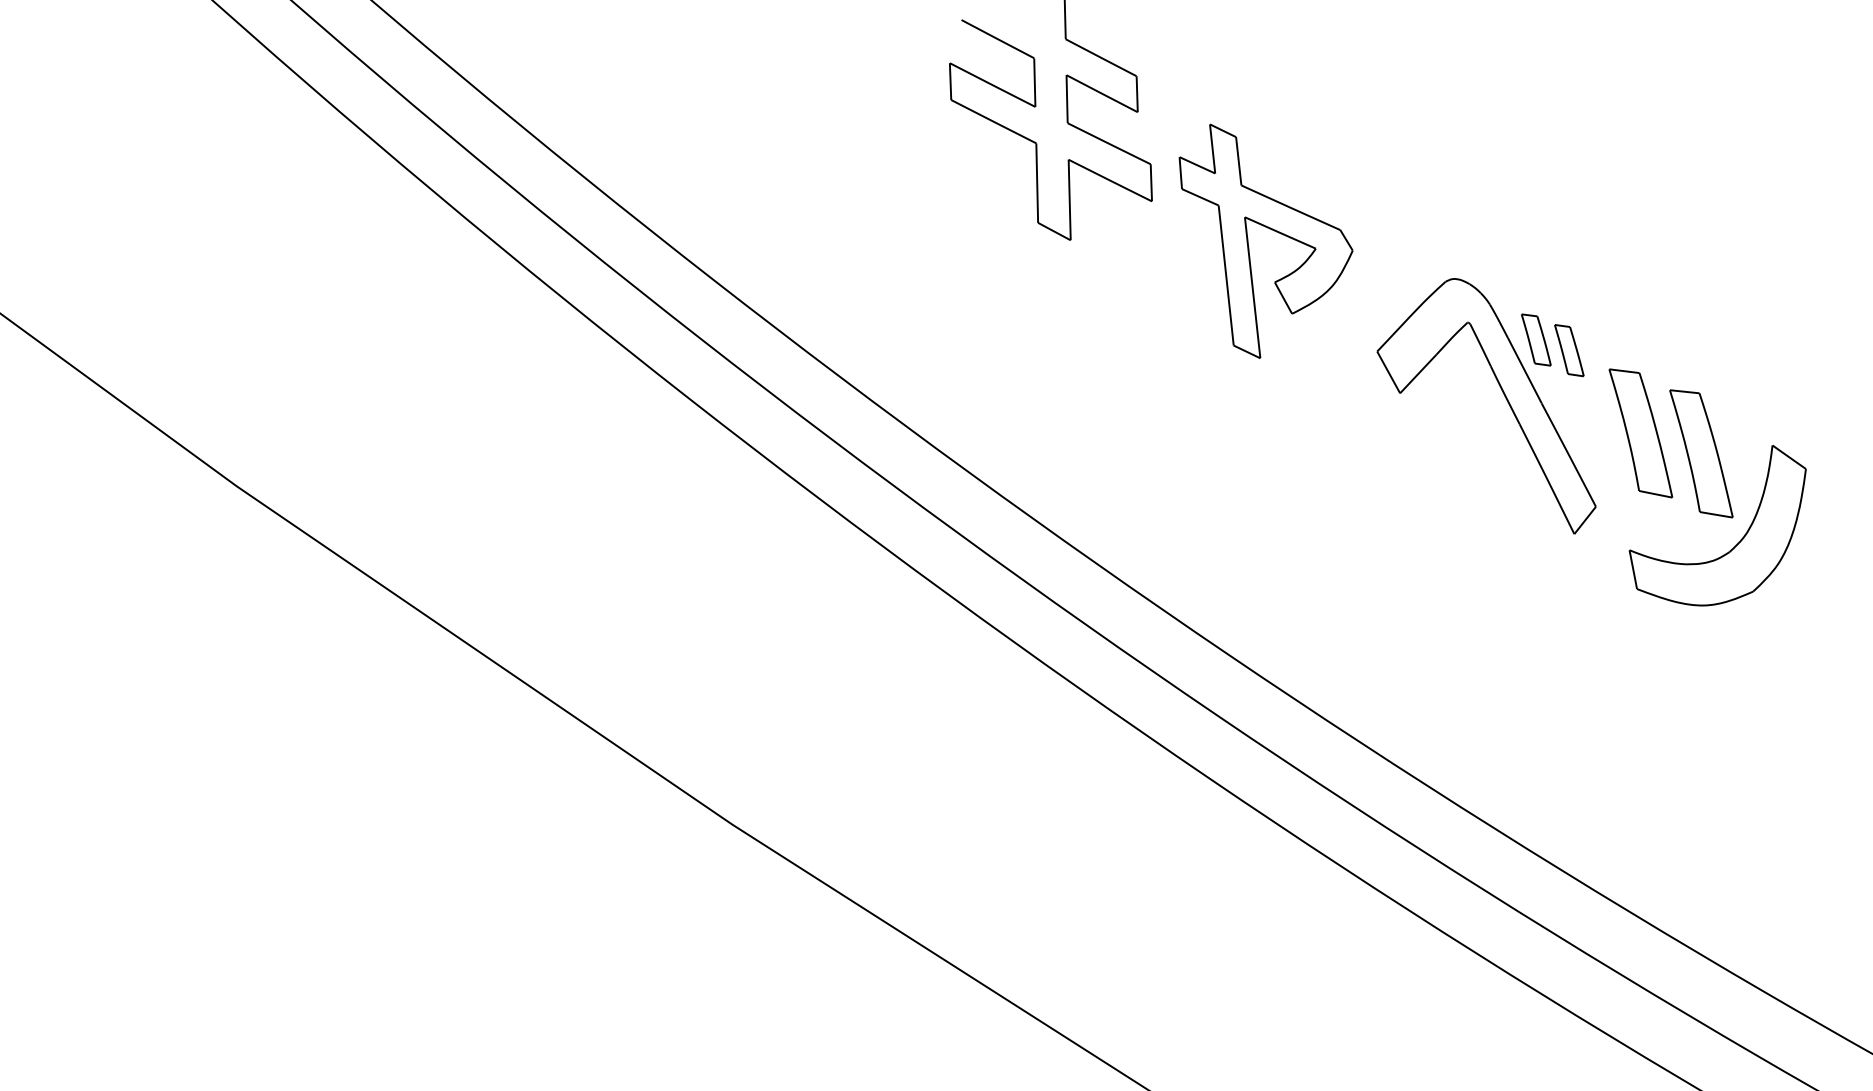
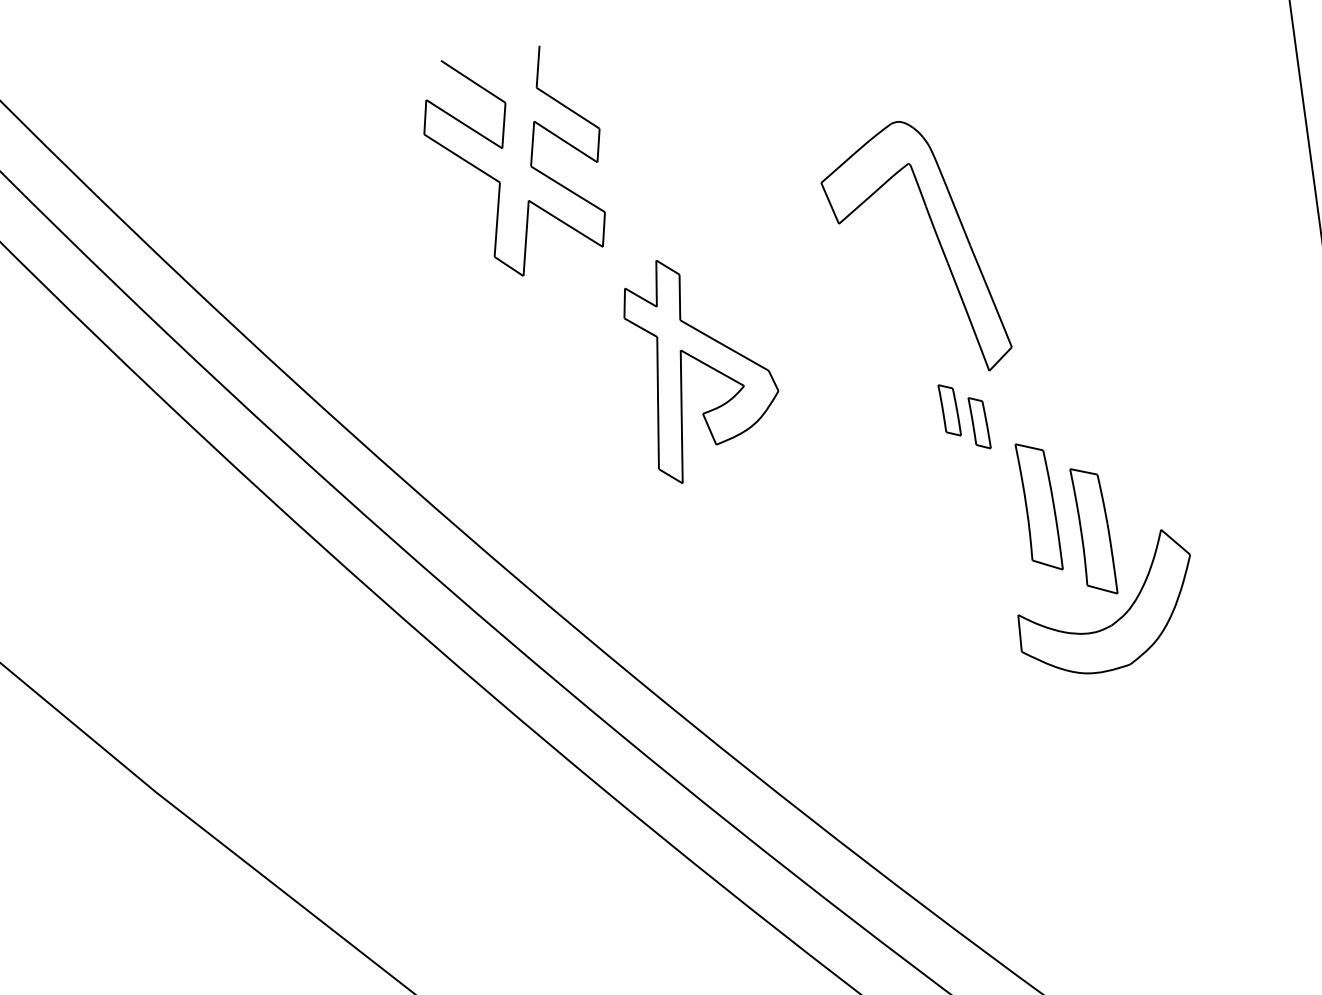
part: (1269, 229) -> (702, 363), moved
part: (1504, 396) -> (936, 236), moved

